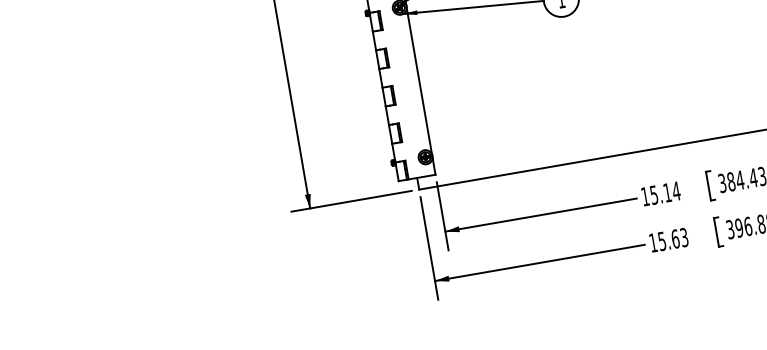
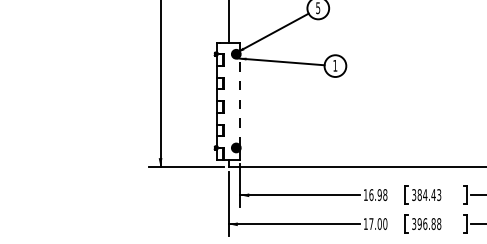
line: (419, 80) -> (240, 100), solid -> dashed
text: (665, 193) -> (378, 195), 15.14 -> 16.98
text: (673, 238) -> (378, 223), 15.63 -> 17.00

